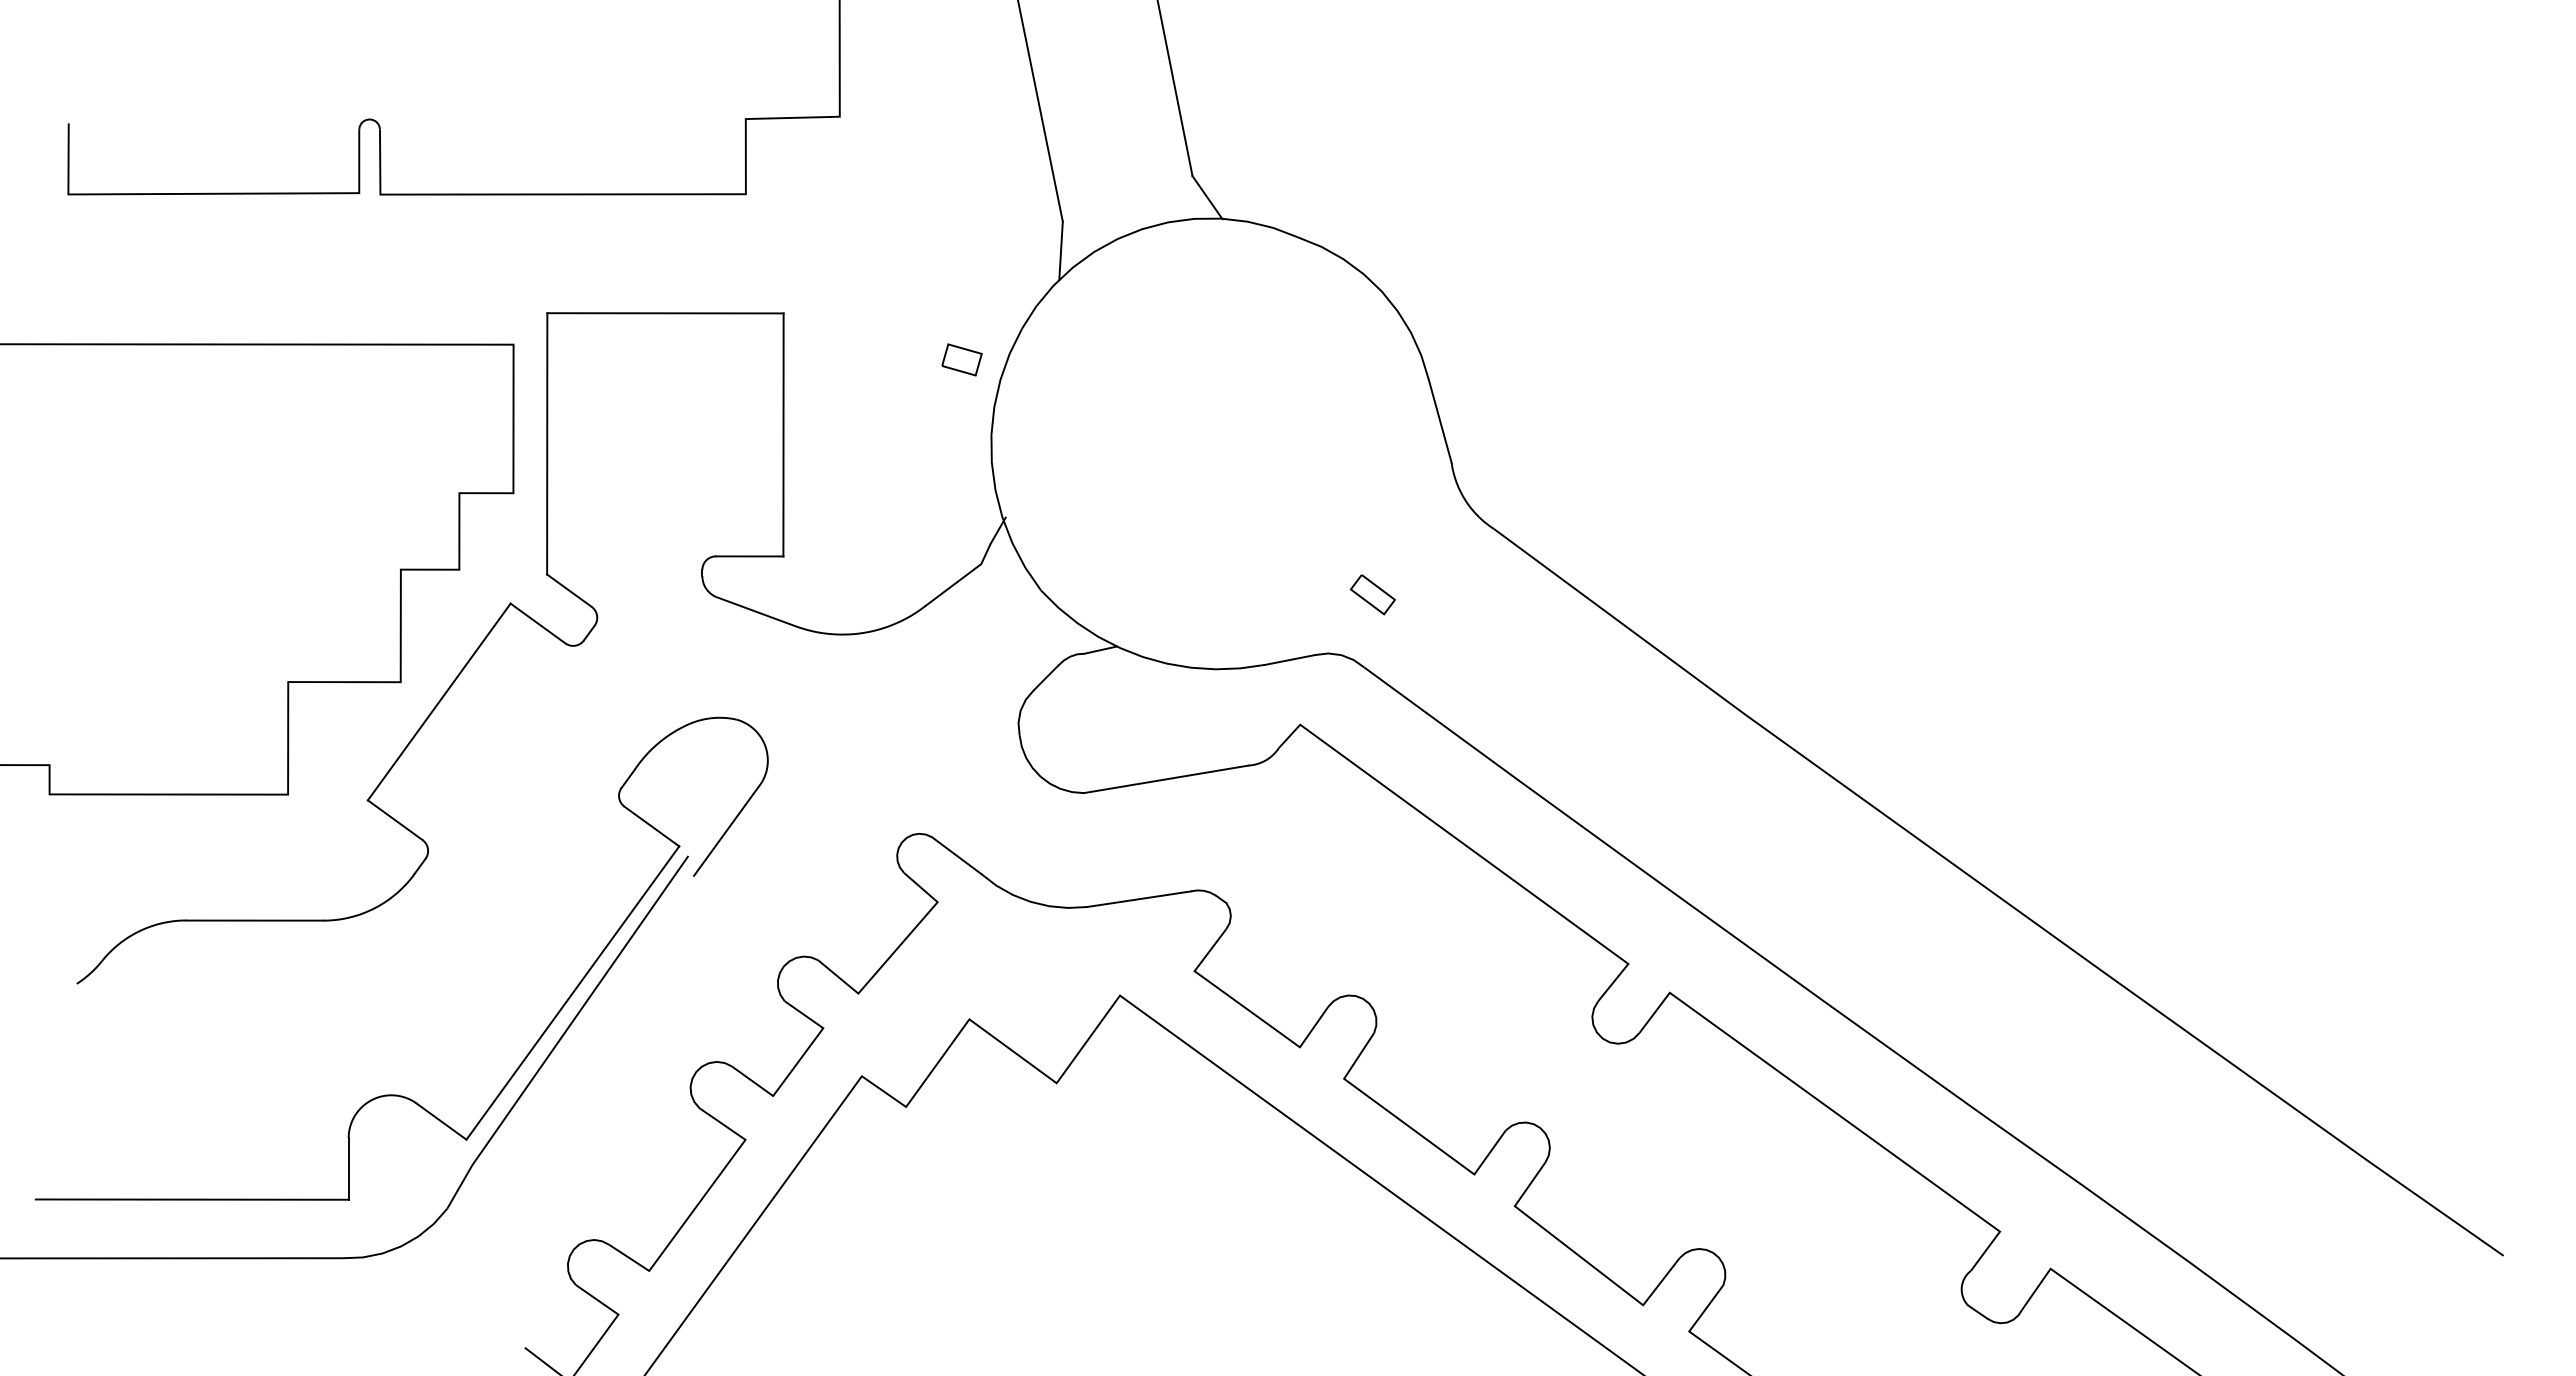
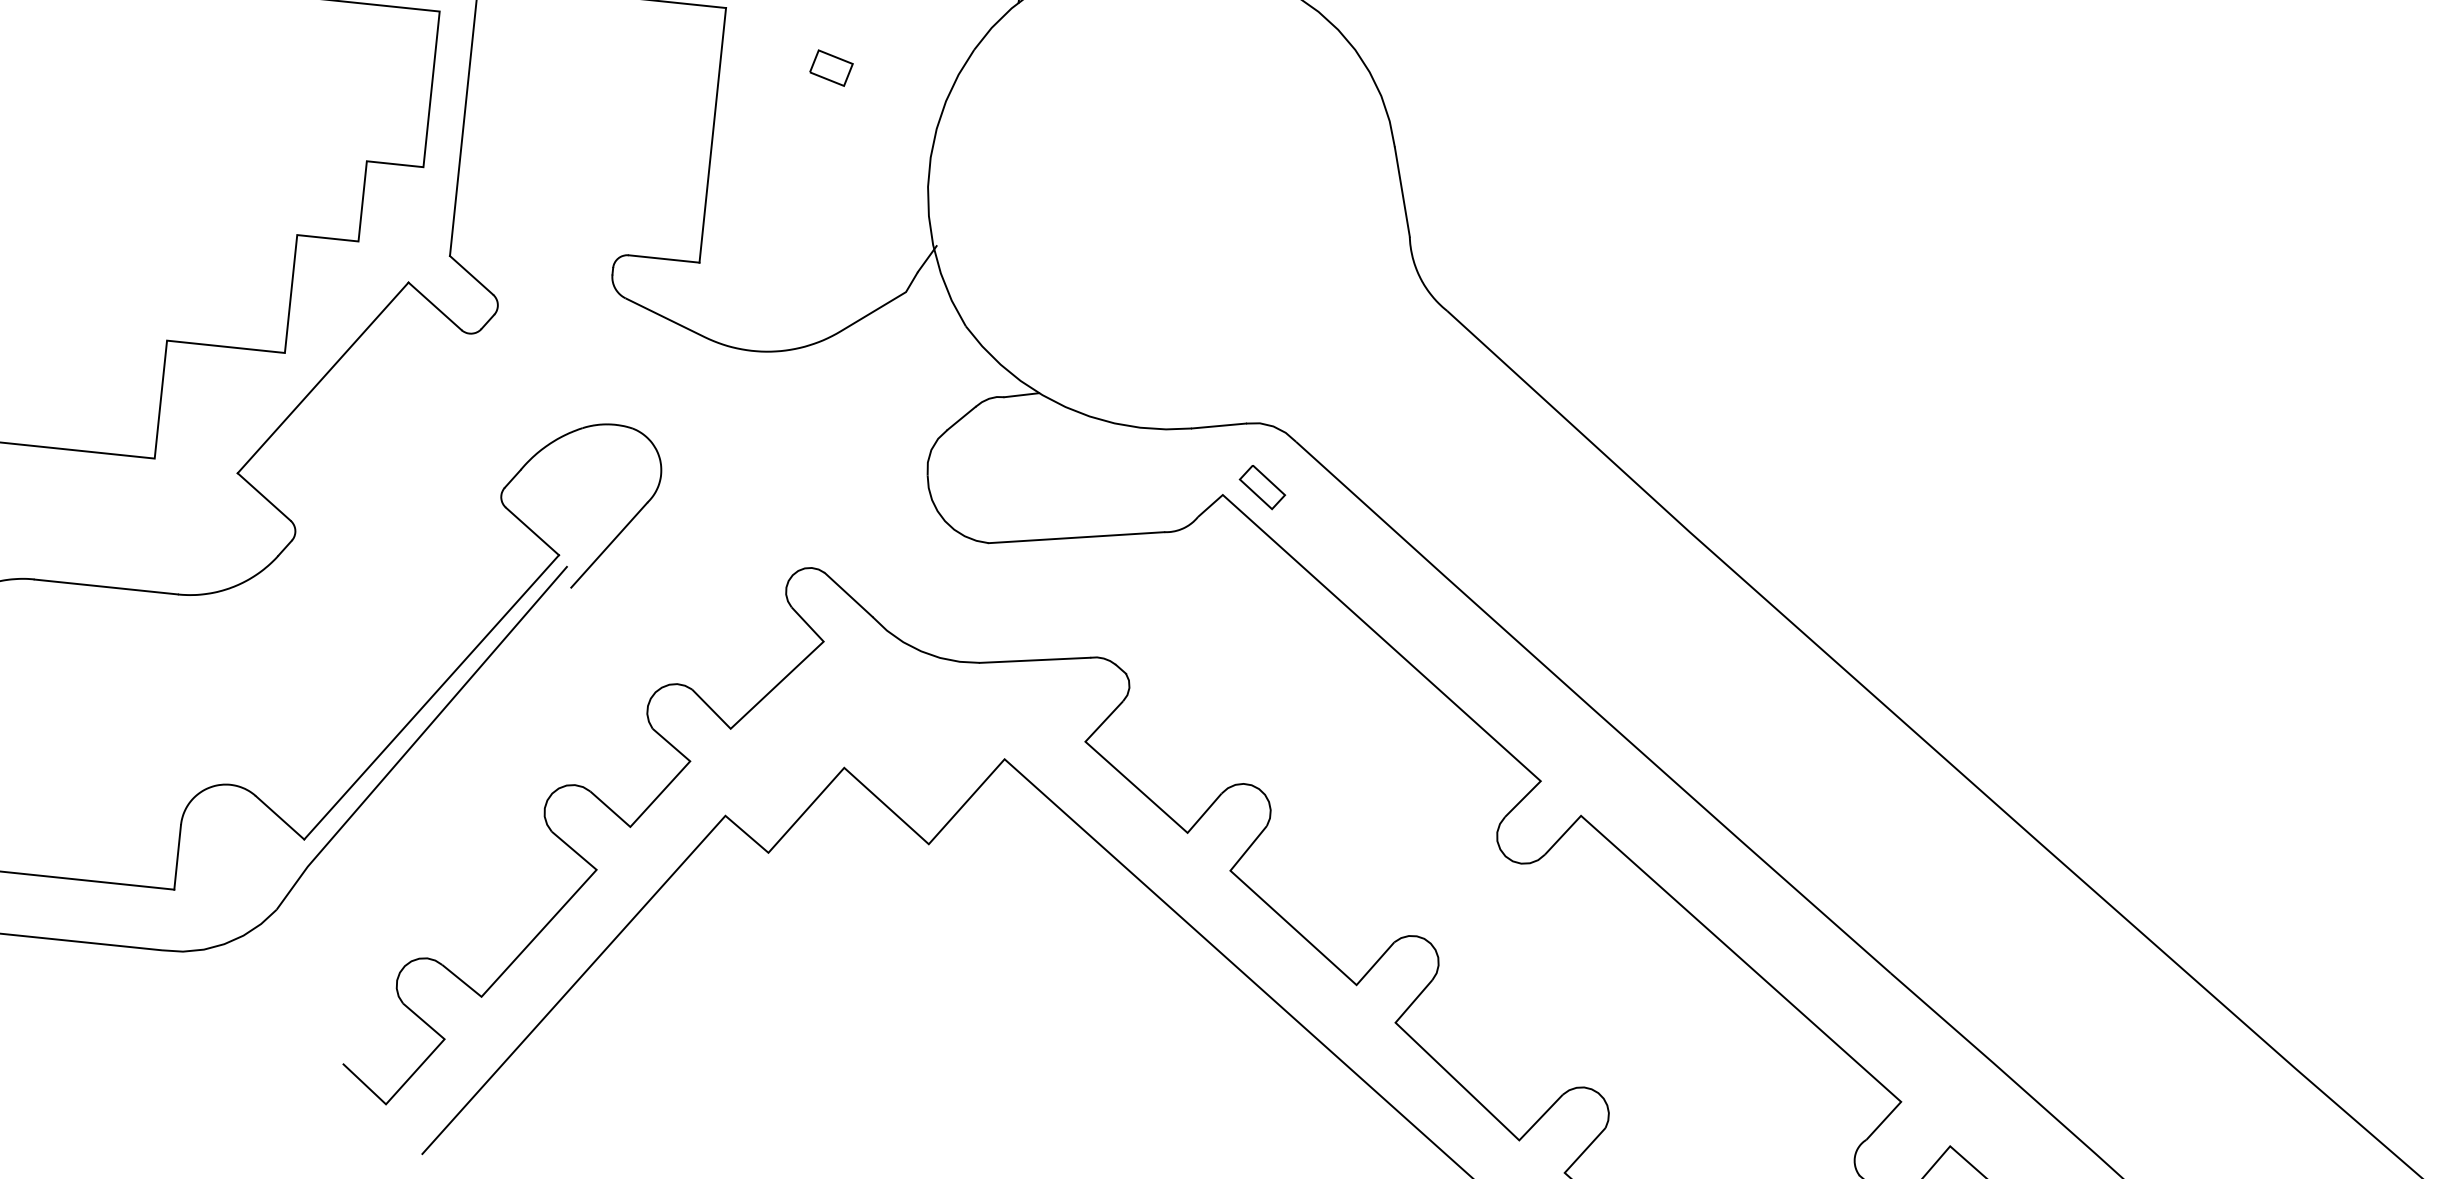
part: (961, 359) -> (830, 67), moved
part: (1372, 594) -> (1262, 487), moved

